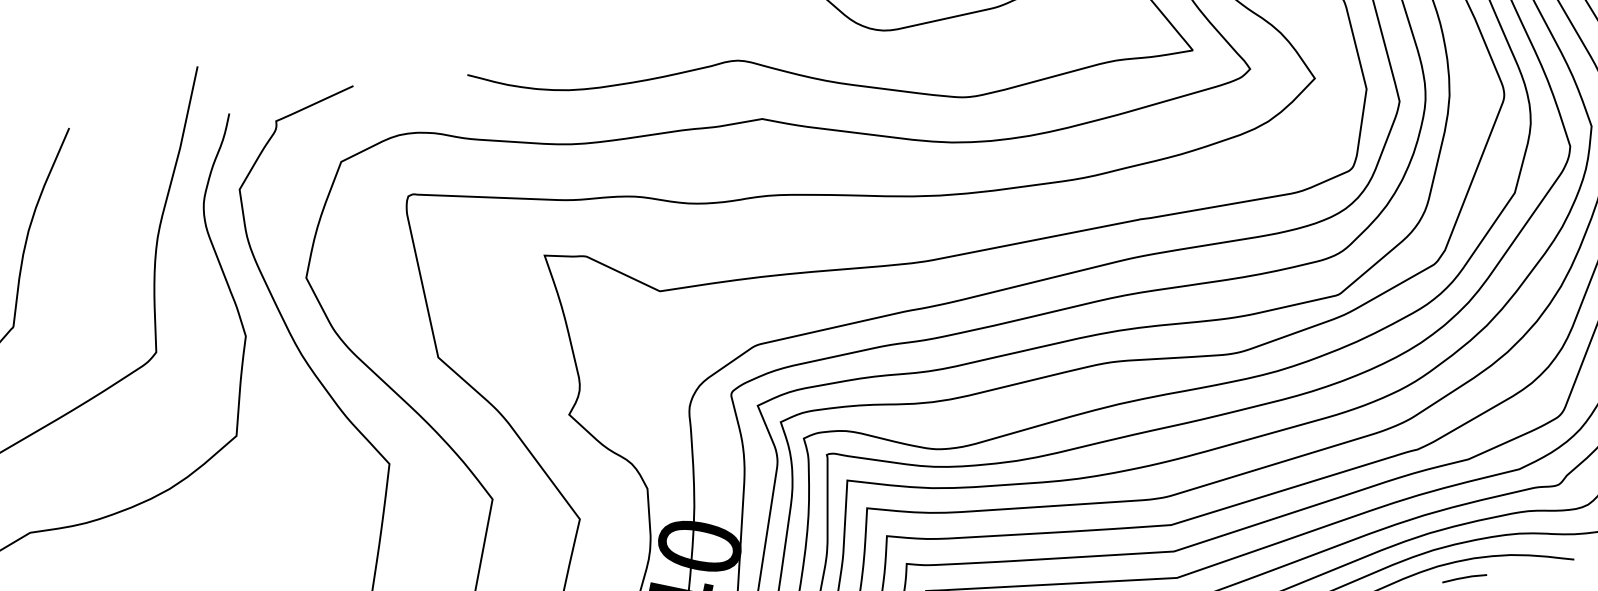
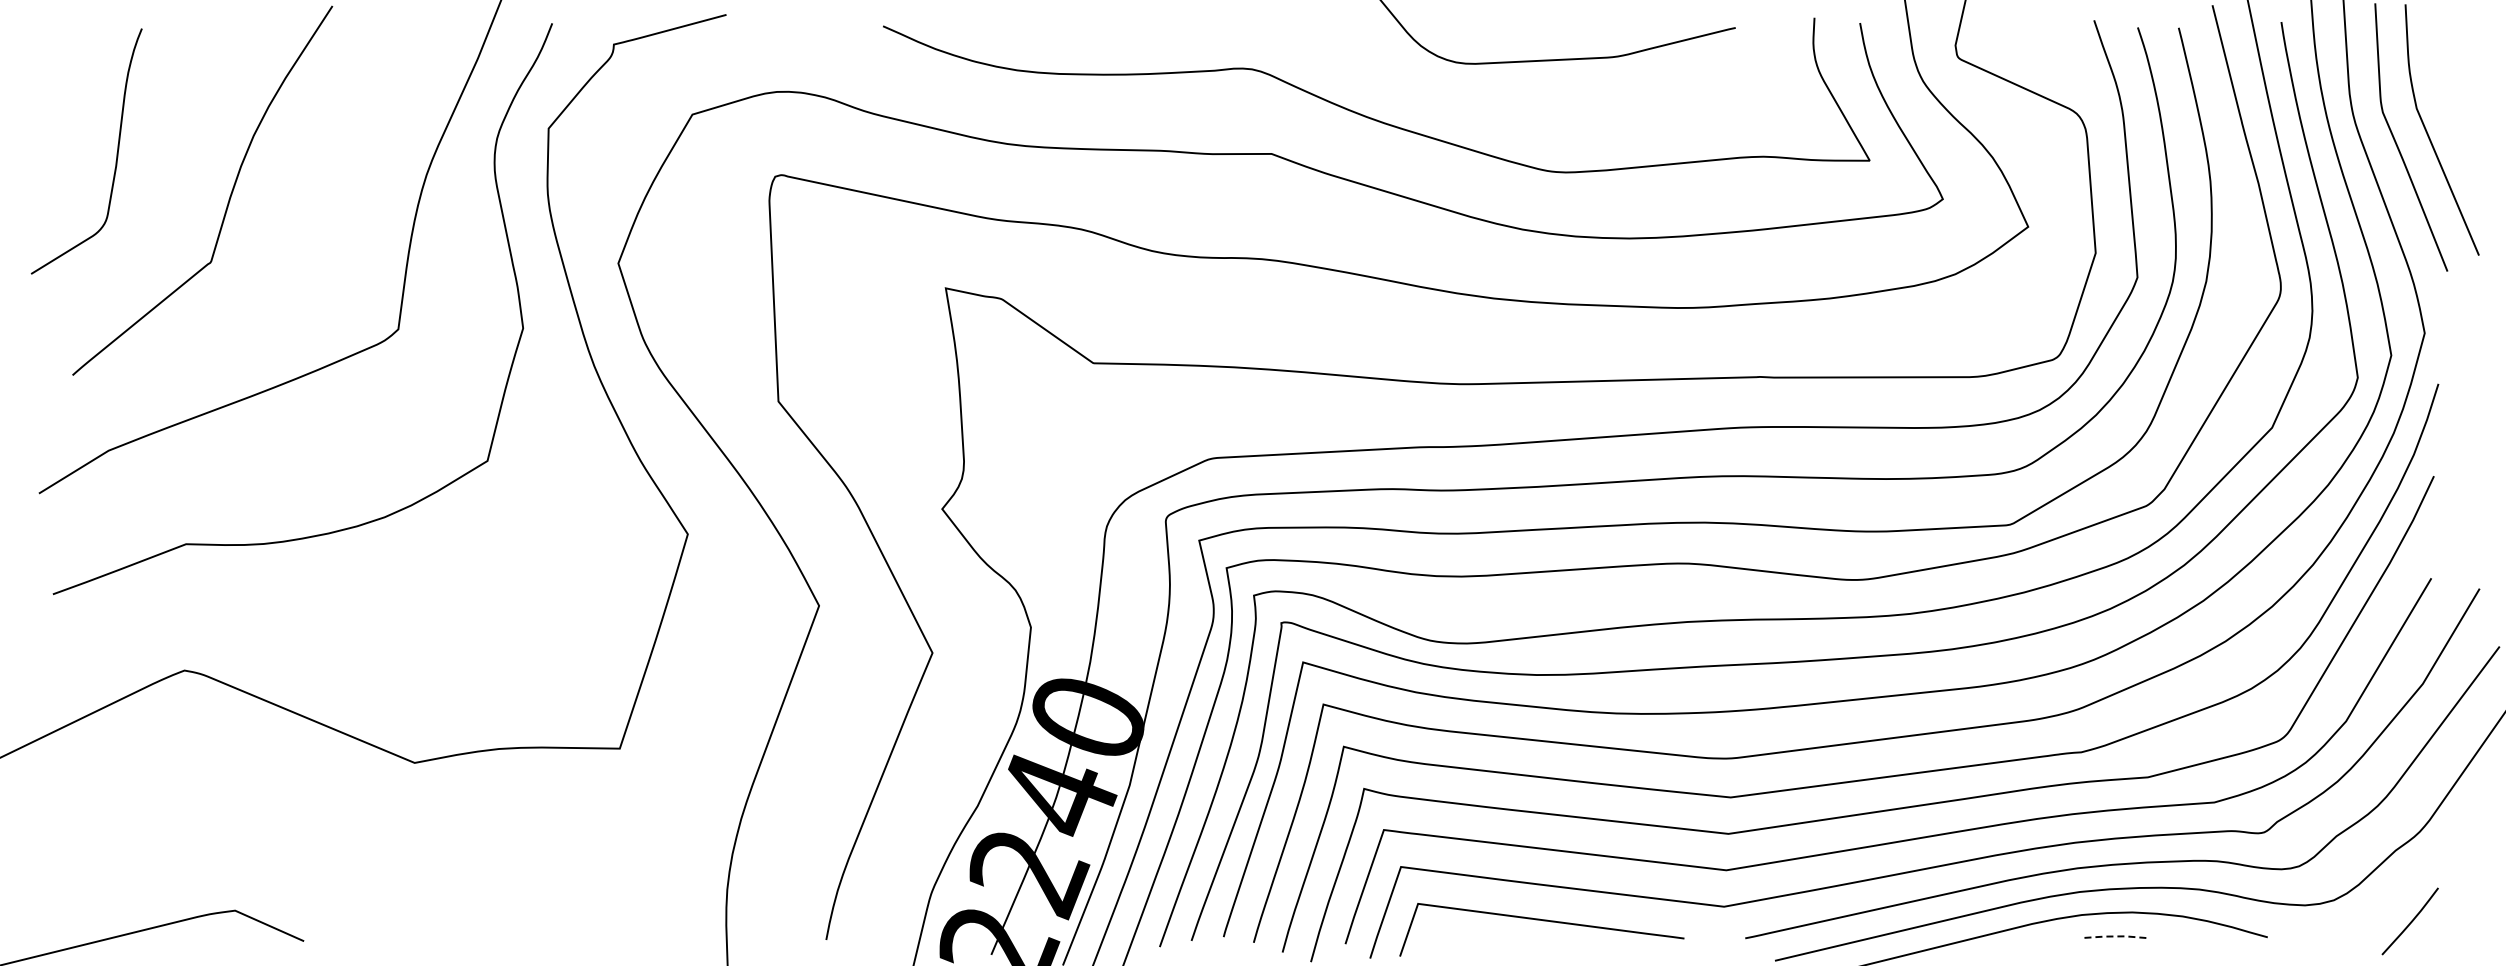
line: (1464, 577) -> (2114, 936), solid -> dashed

